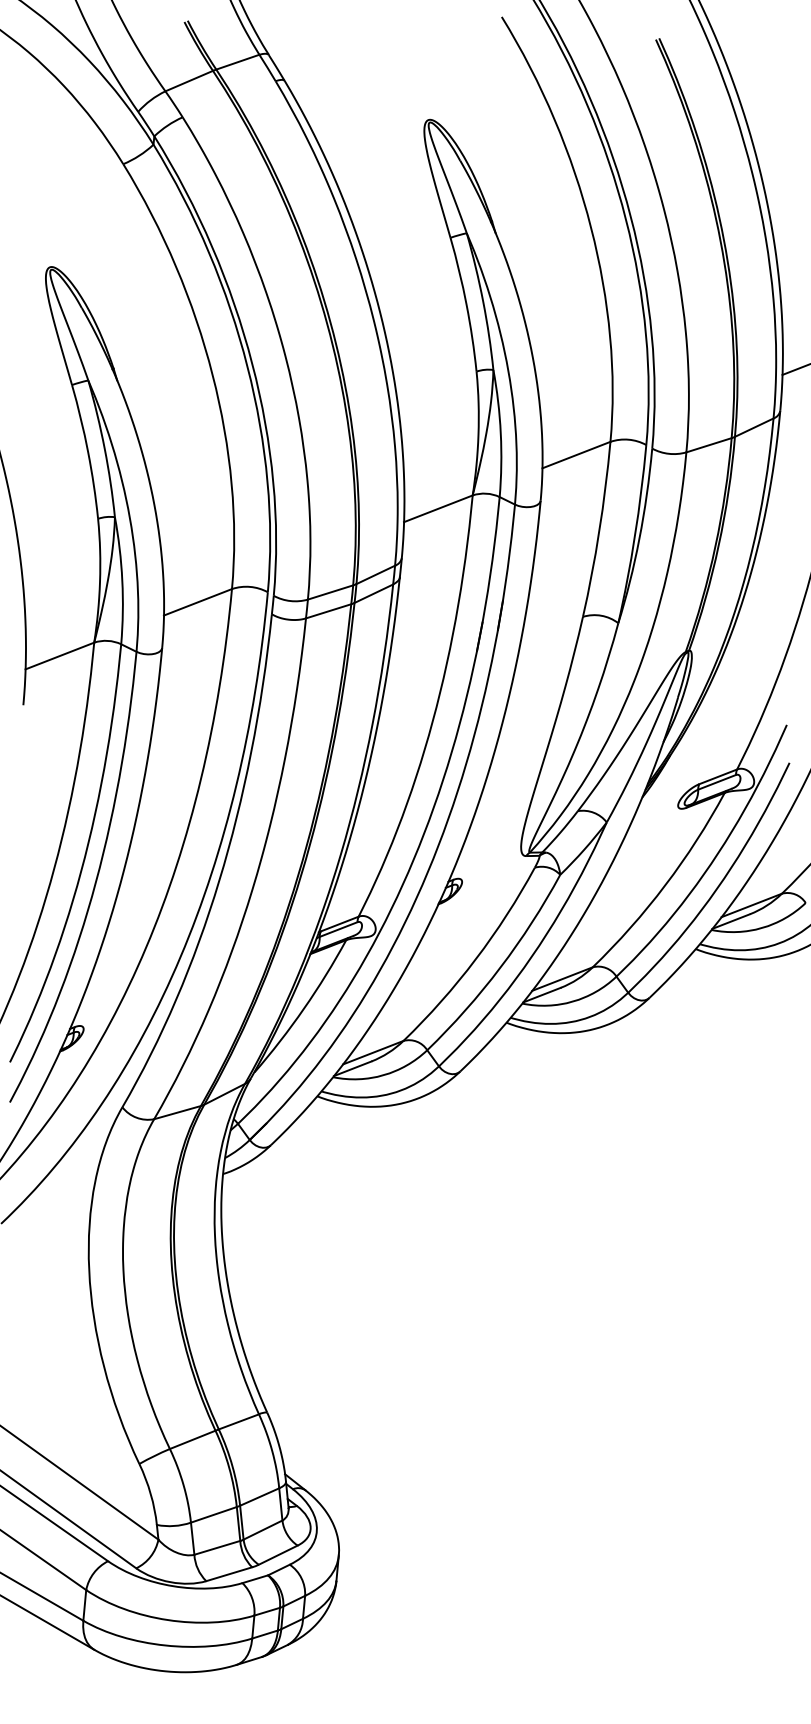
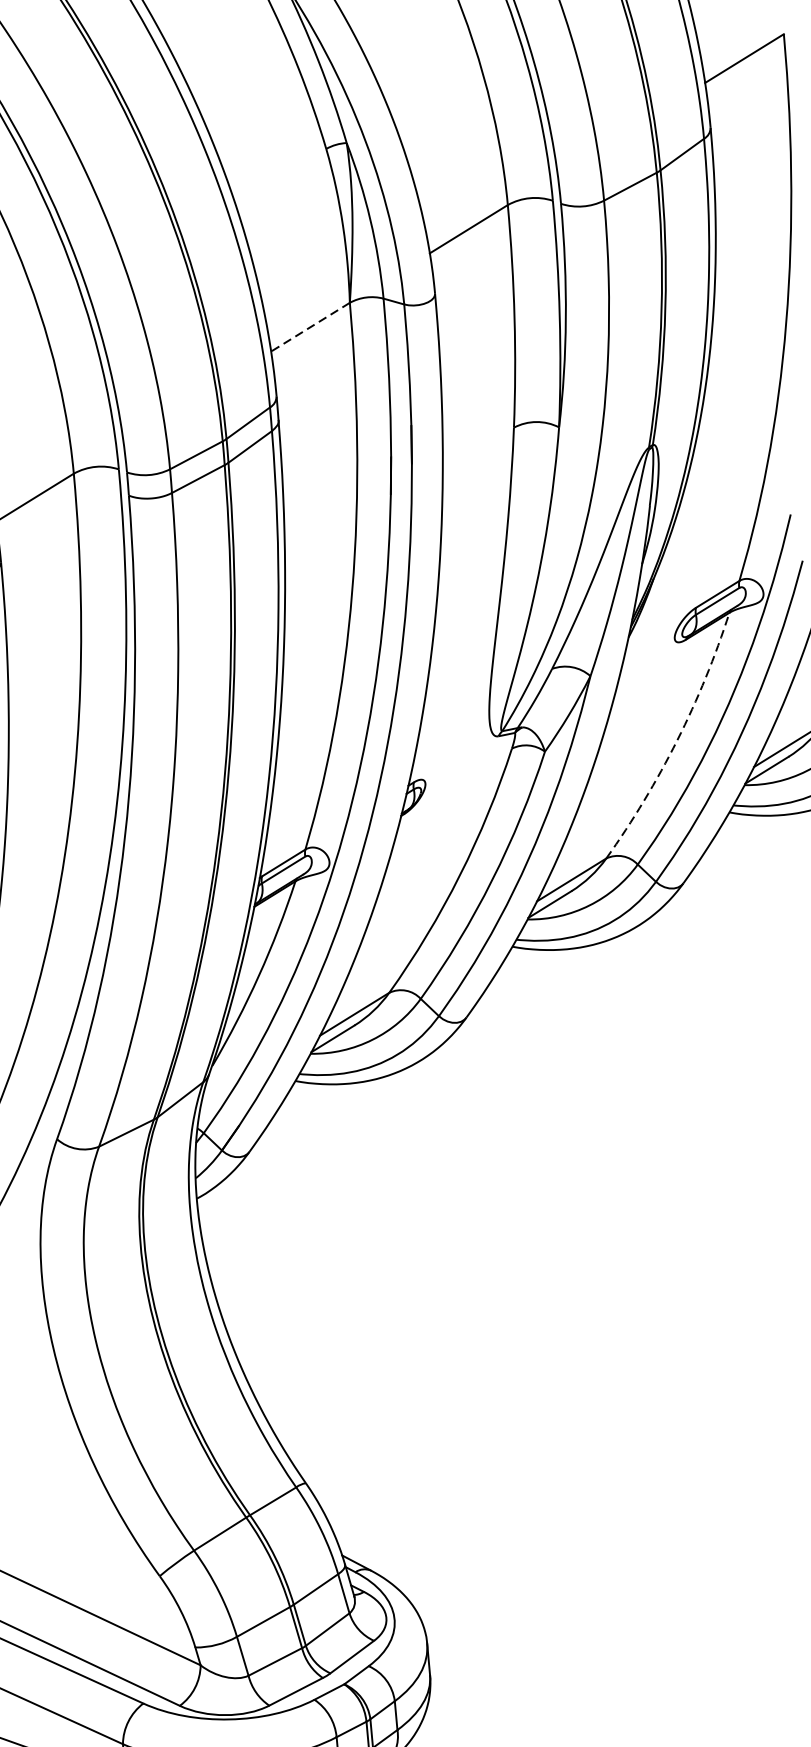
line: (438, 508) -> (310, 326), solid -> dashed
arc: (665, 885) -> (677, 740), solid -> dashed

